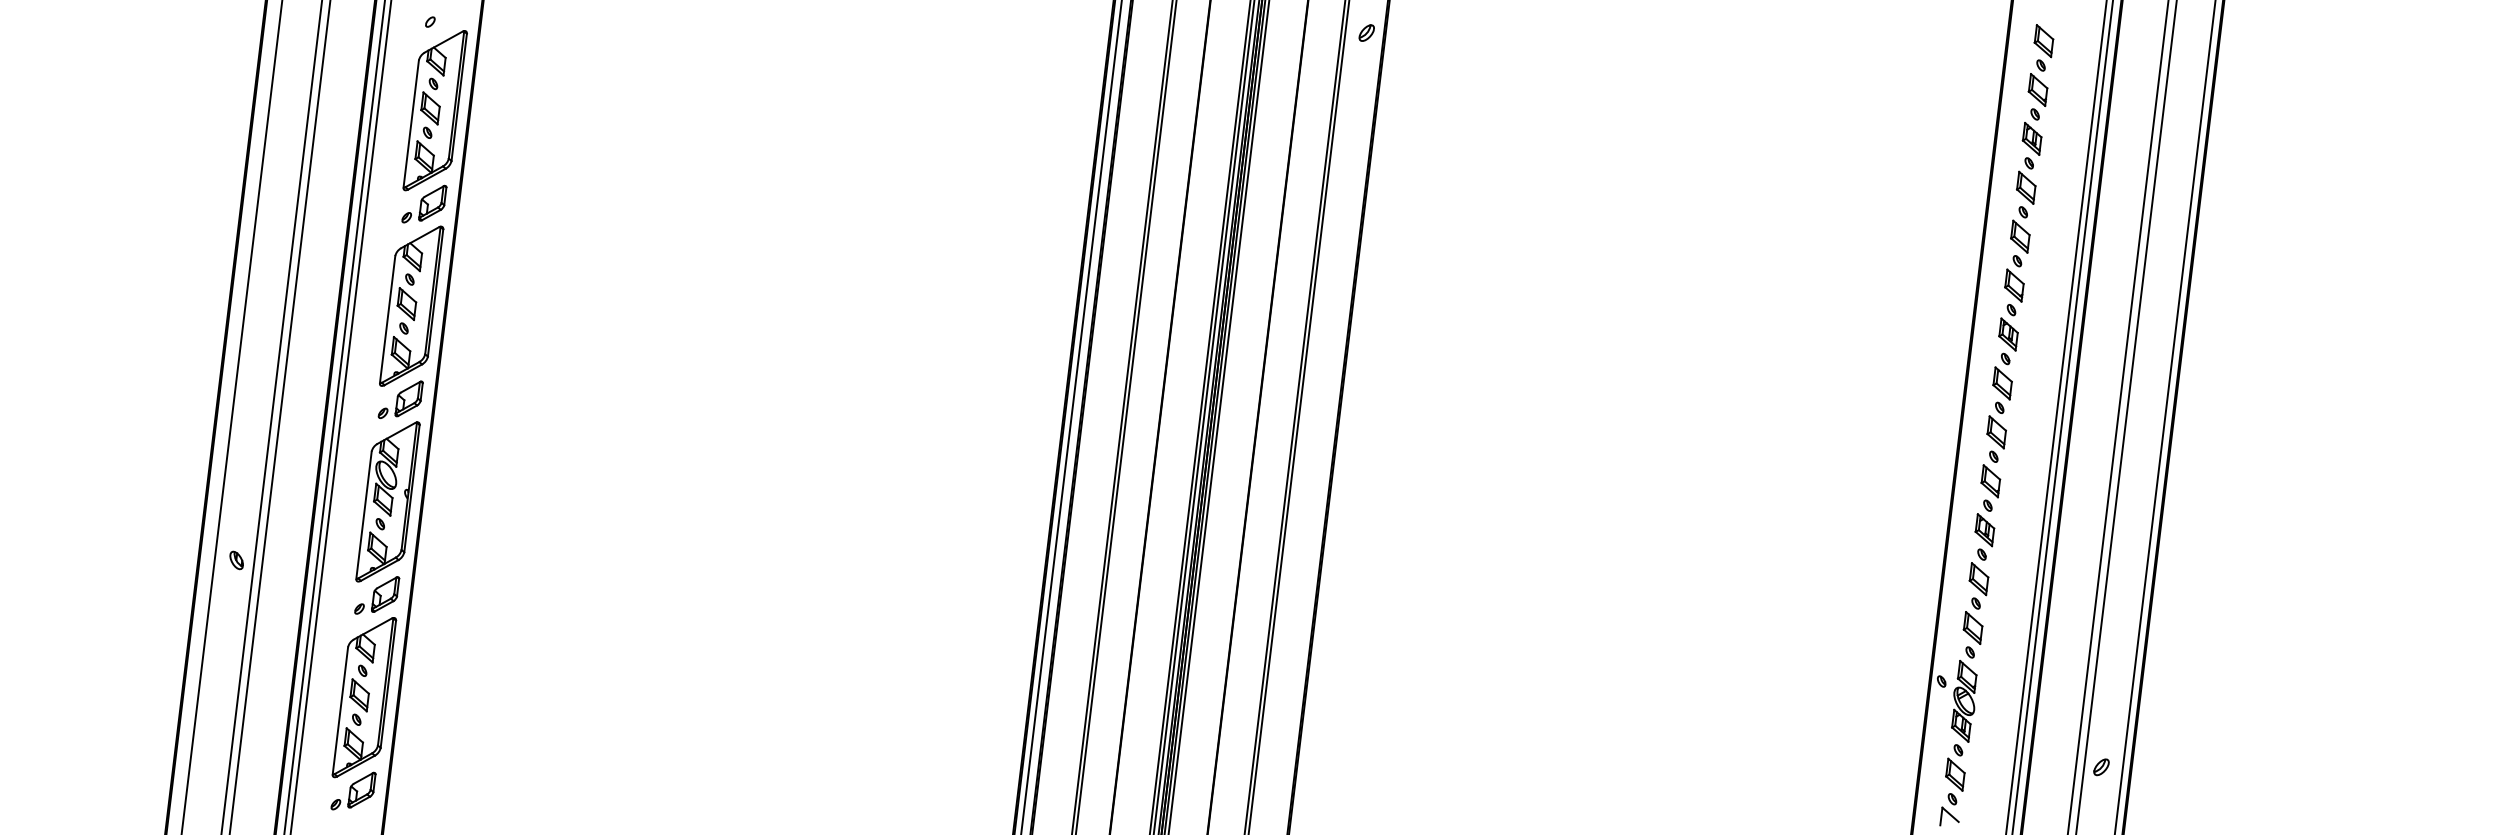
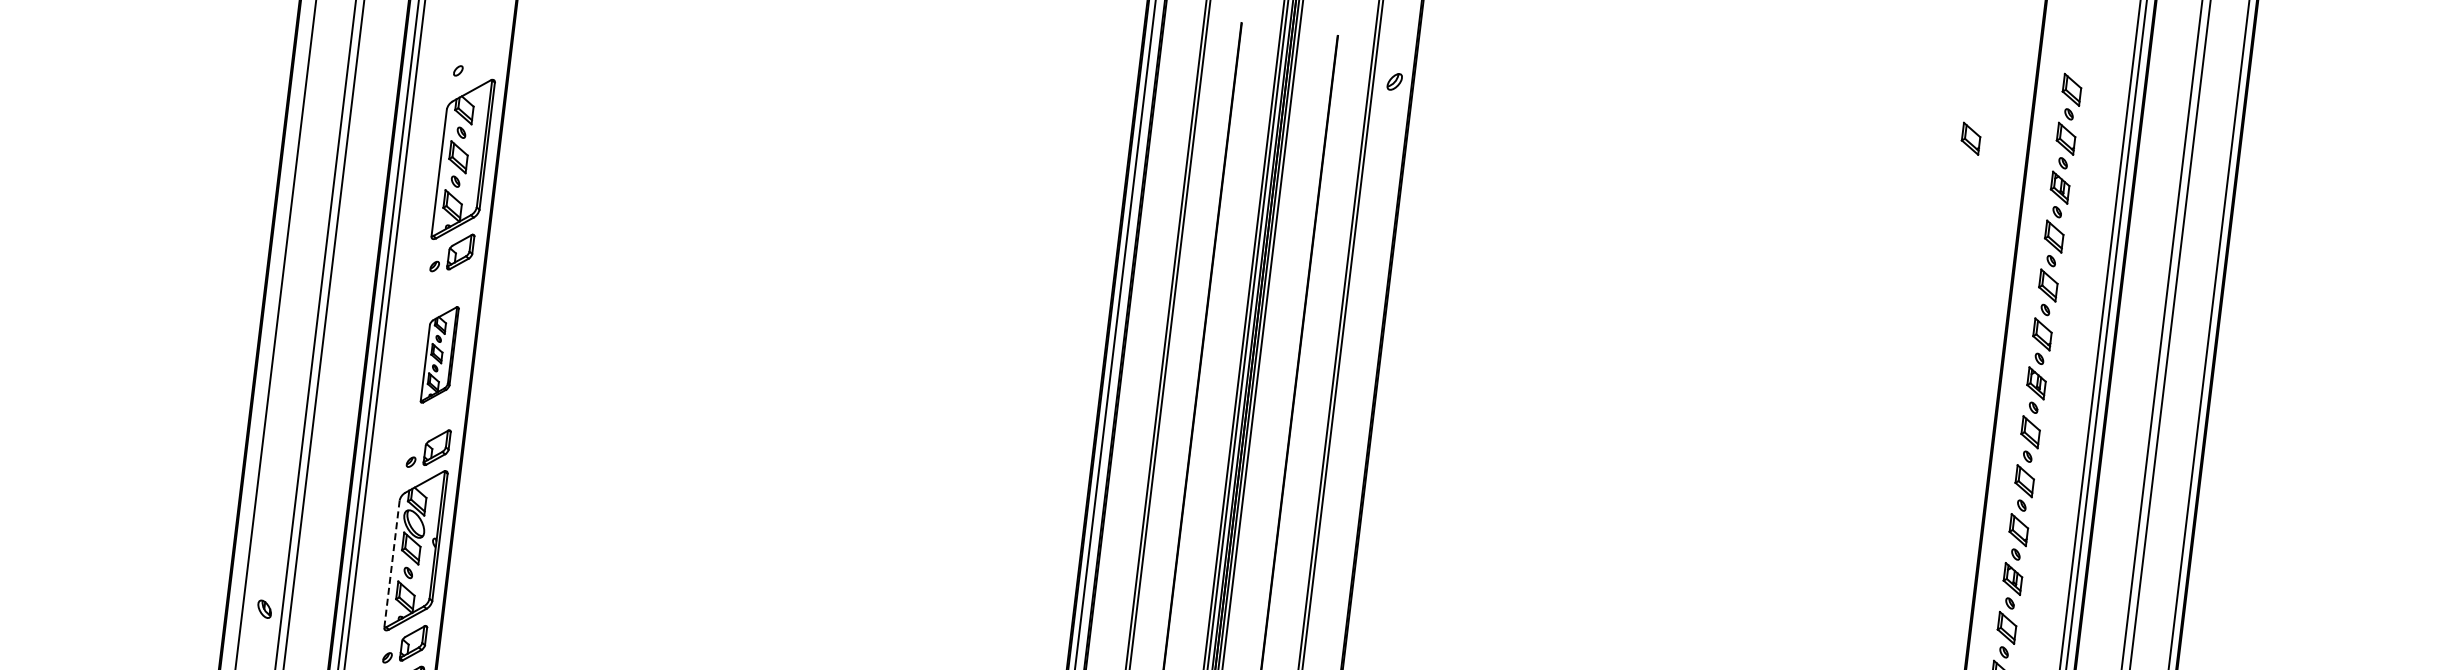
part: (1942, 89) -> (1970, 138), added
part: (411, 305) -> (439, 354), size x0.6
line: (363, 515) -> (391, 564), solid -> dashed

